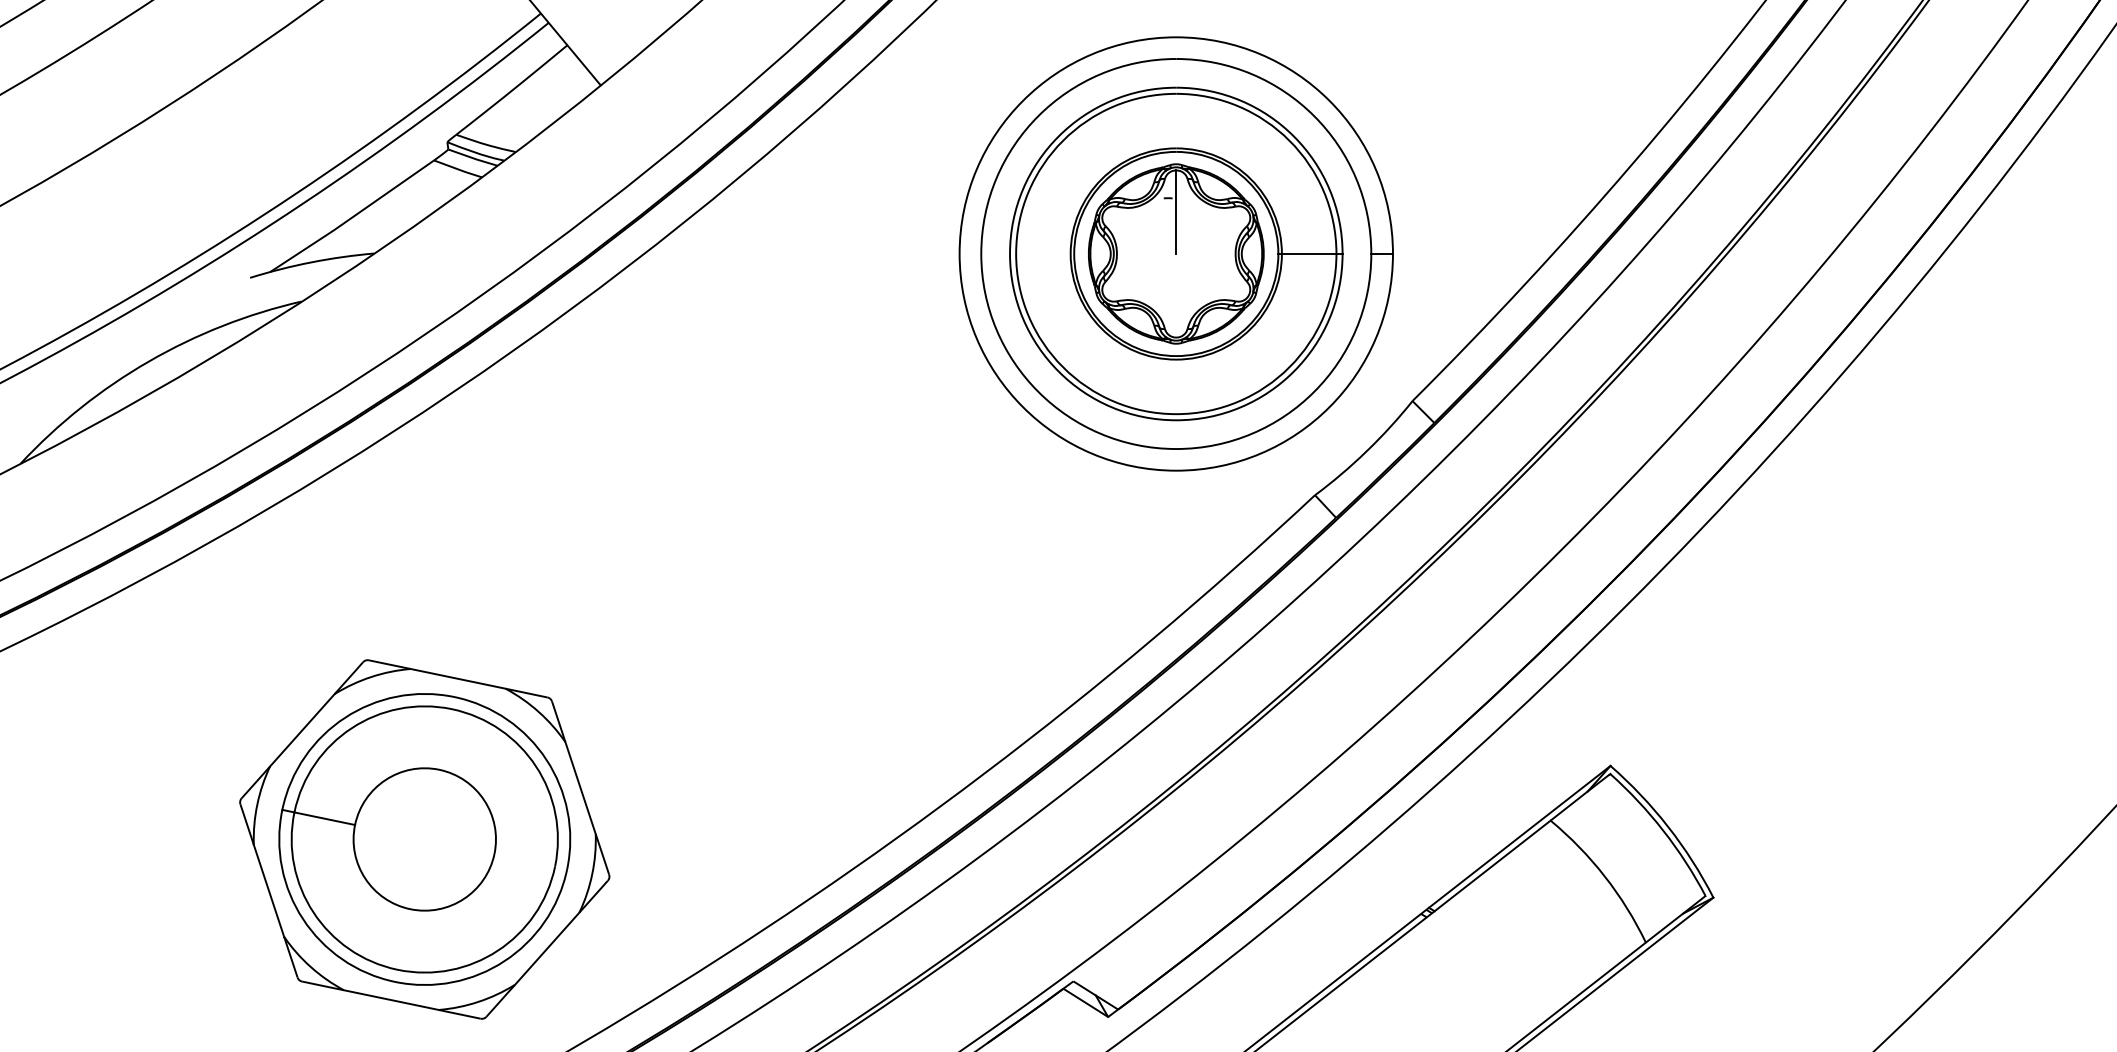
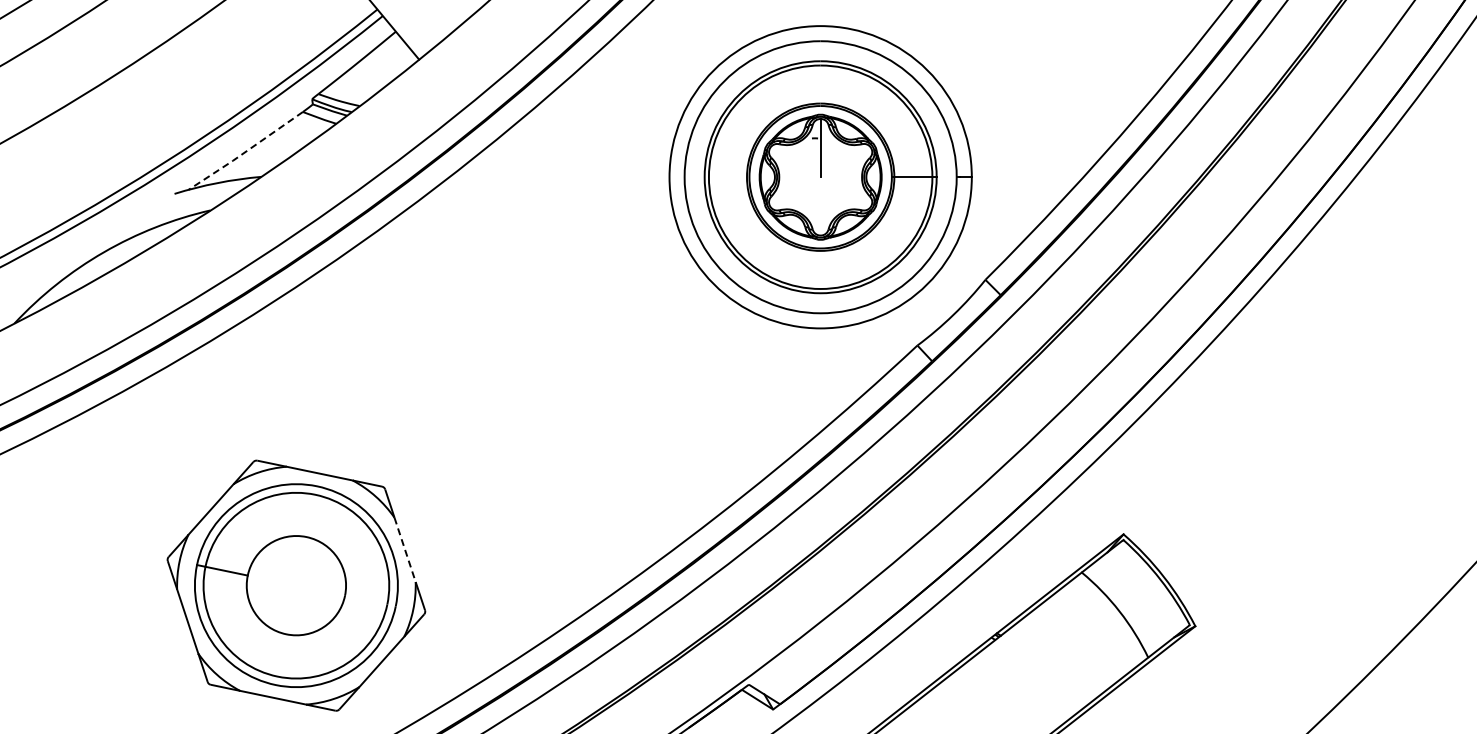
line: (351, 218) -> (245, 152), solid -> dashed
line: (581, 787) -> (405, 549), solid -> dashed

